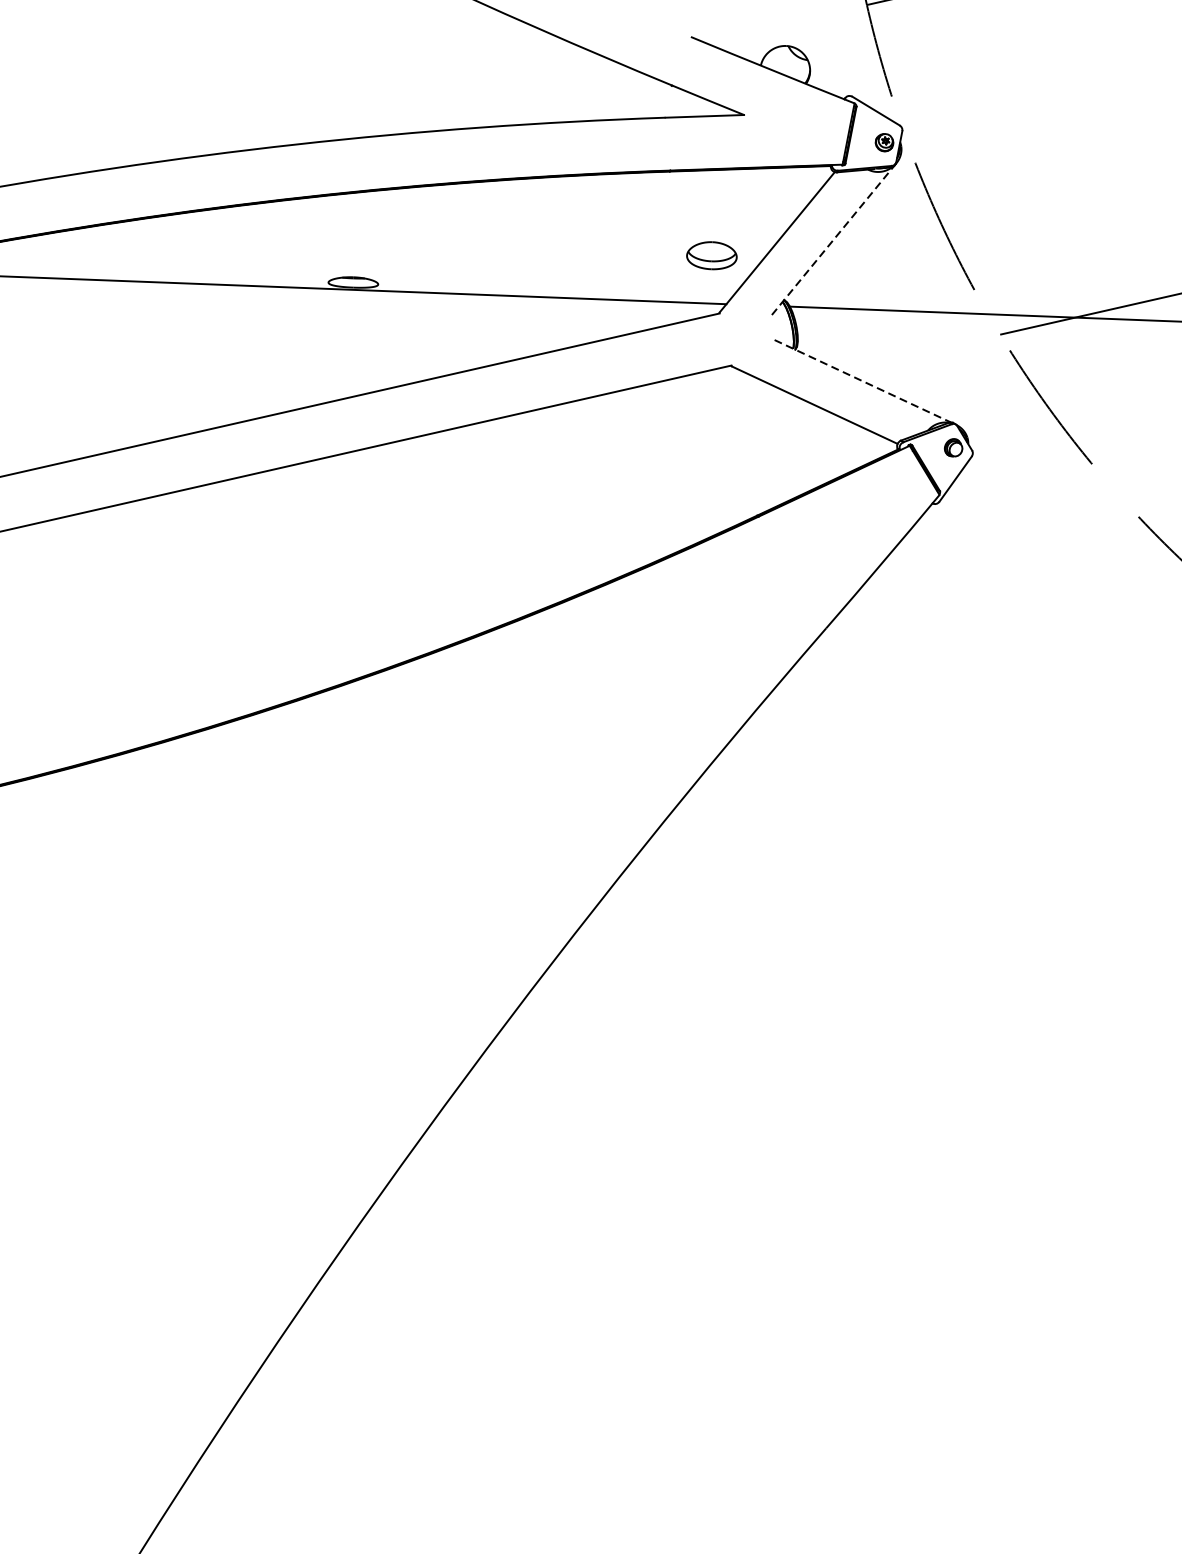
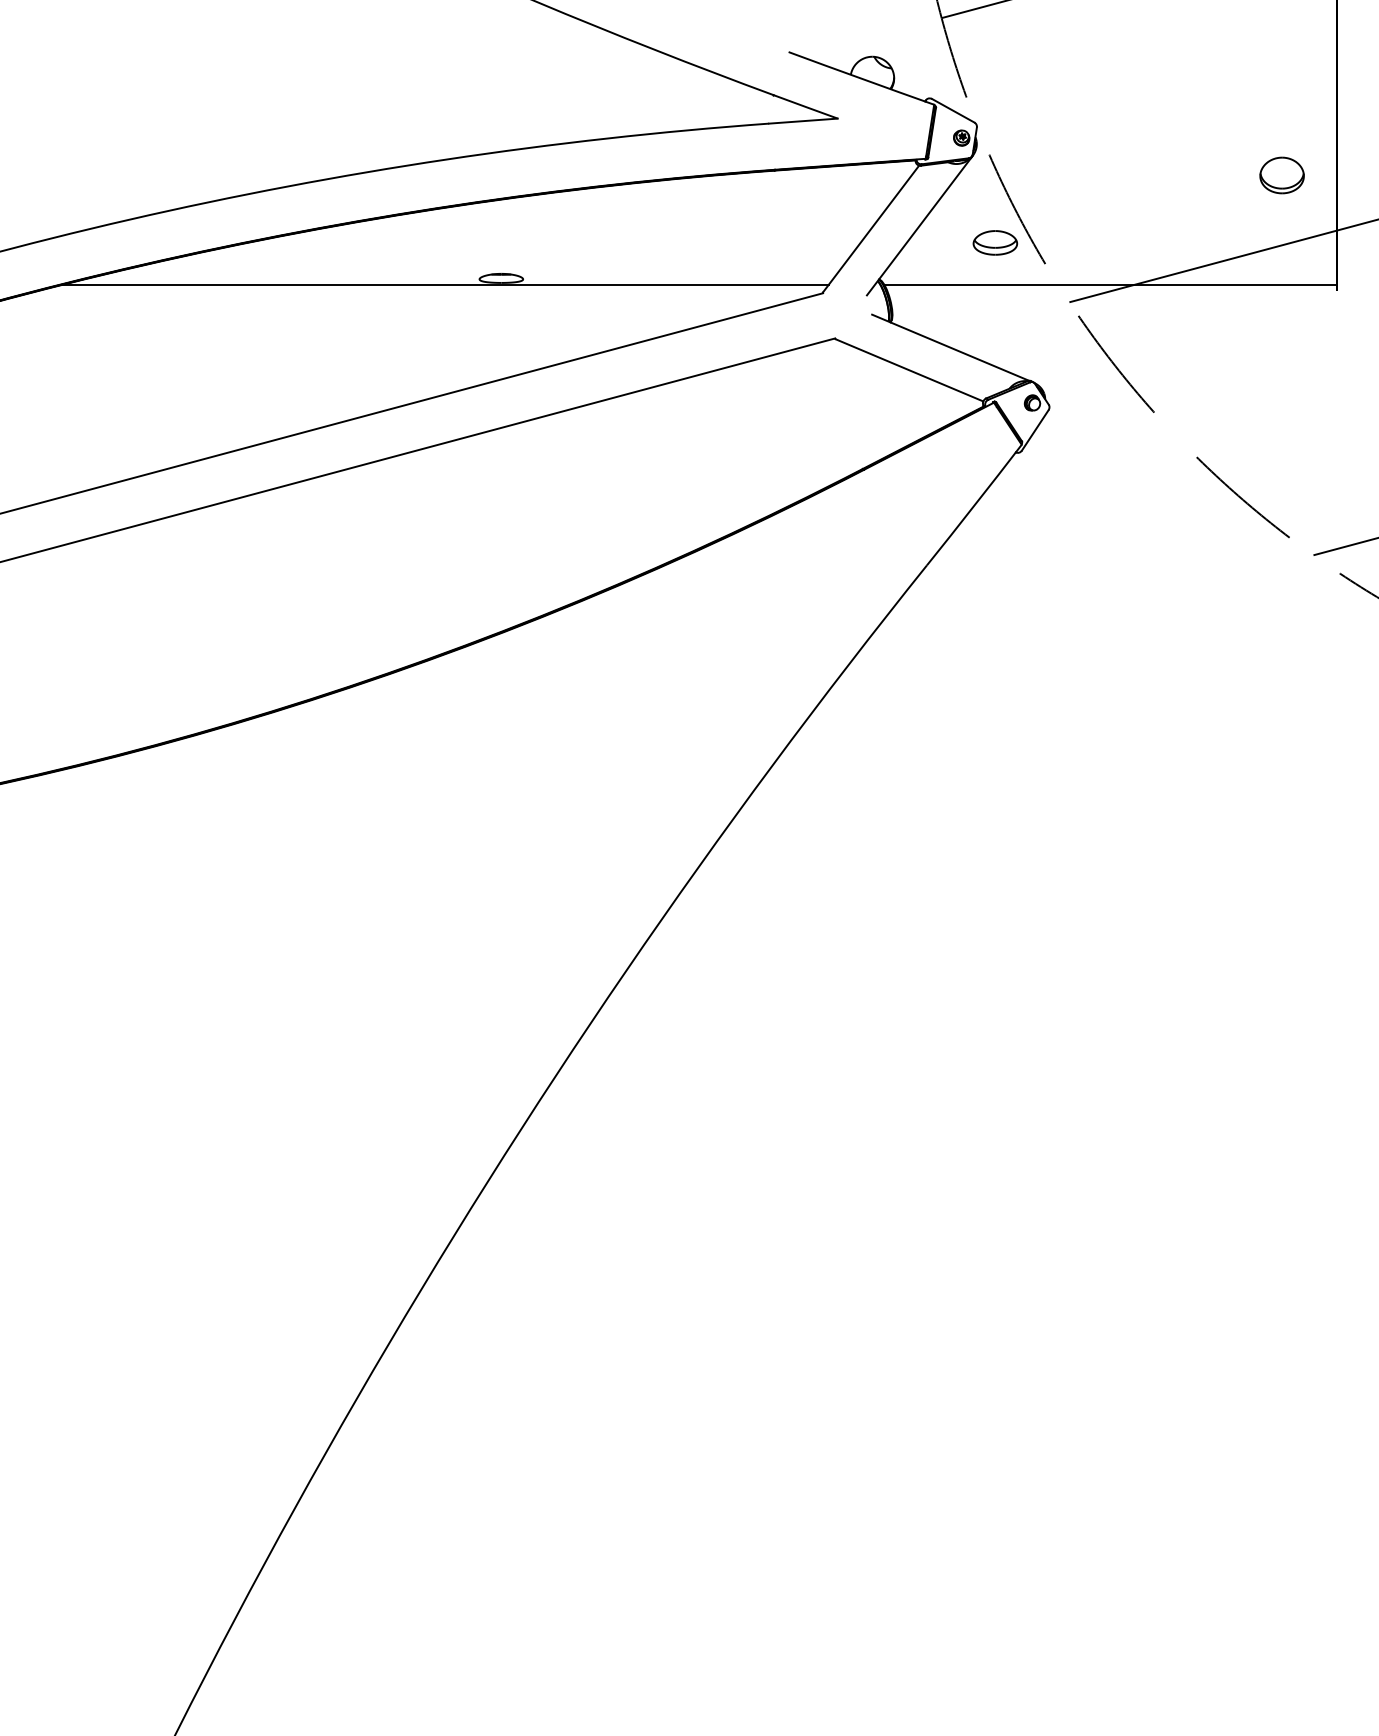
line: (832, 240) -> (919, 225), dashed -> solid
part: (712, 255) -> (995, 242), moved
line: (863, 380) -> (951, 347), dashed -> solid

